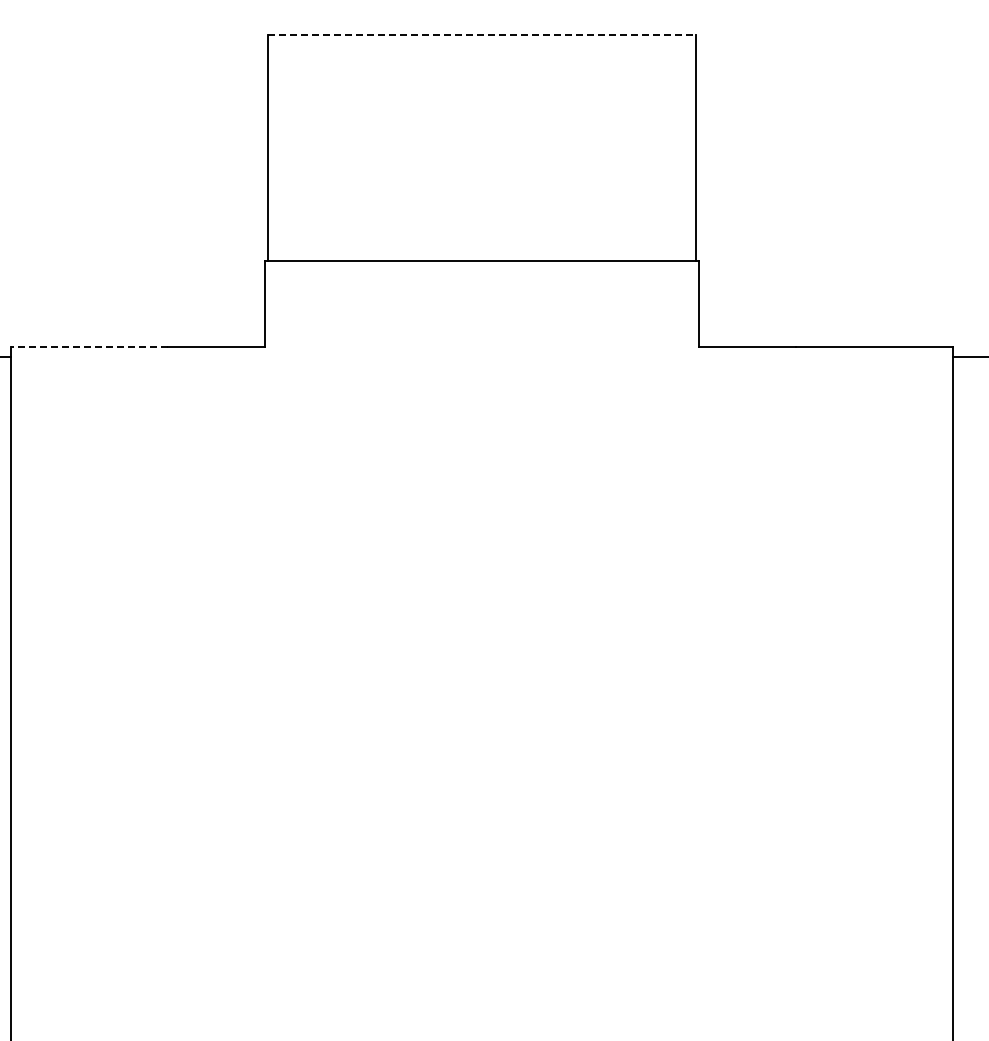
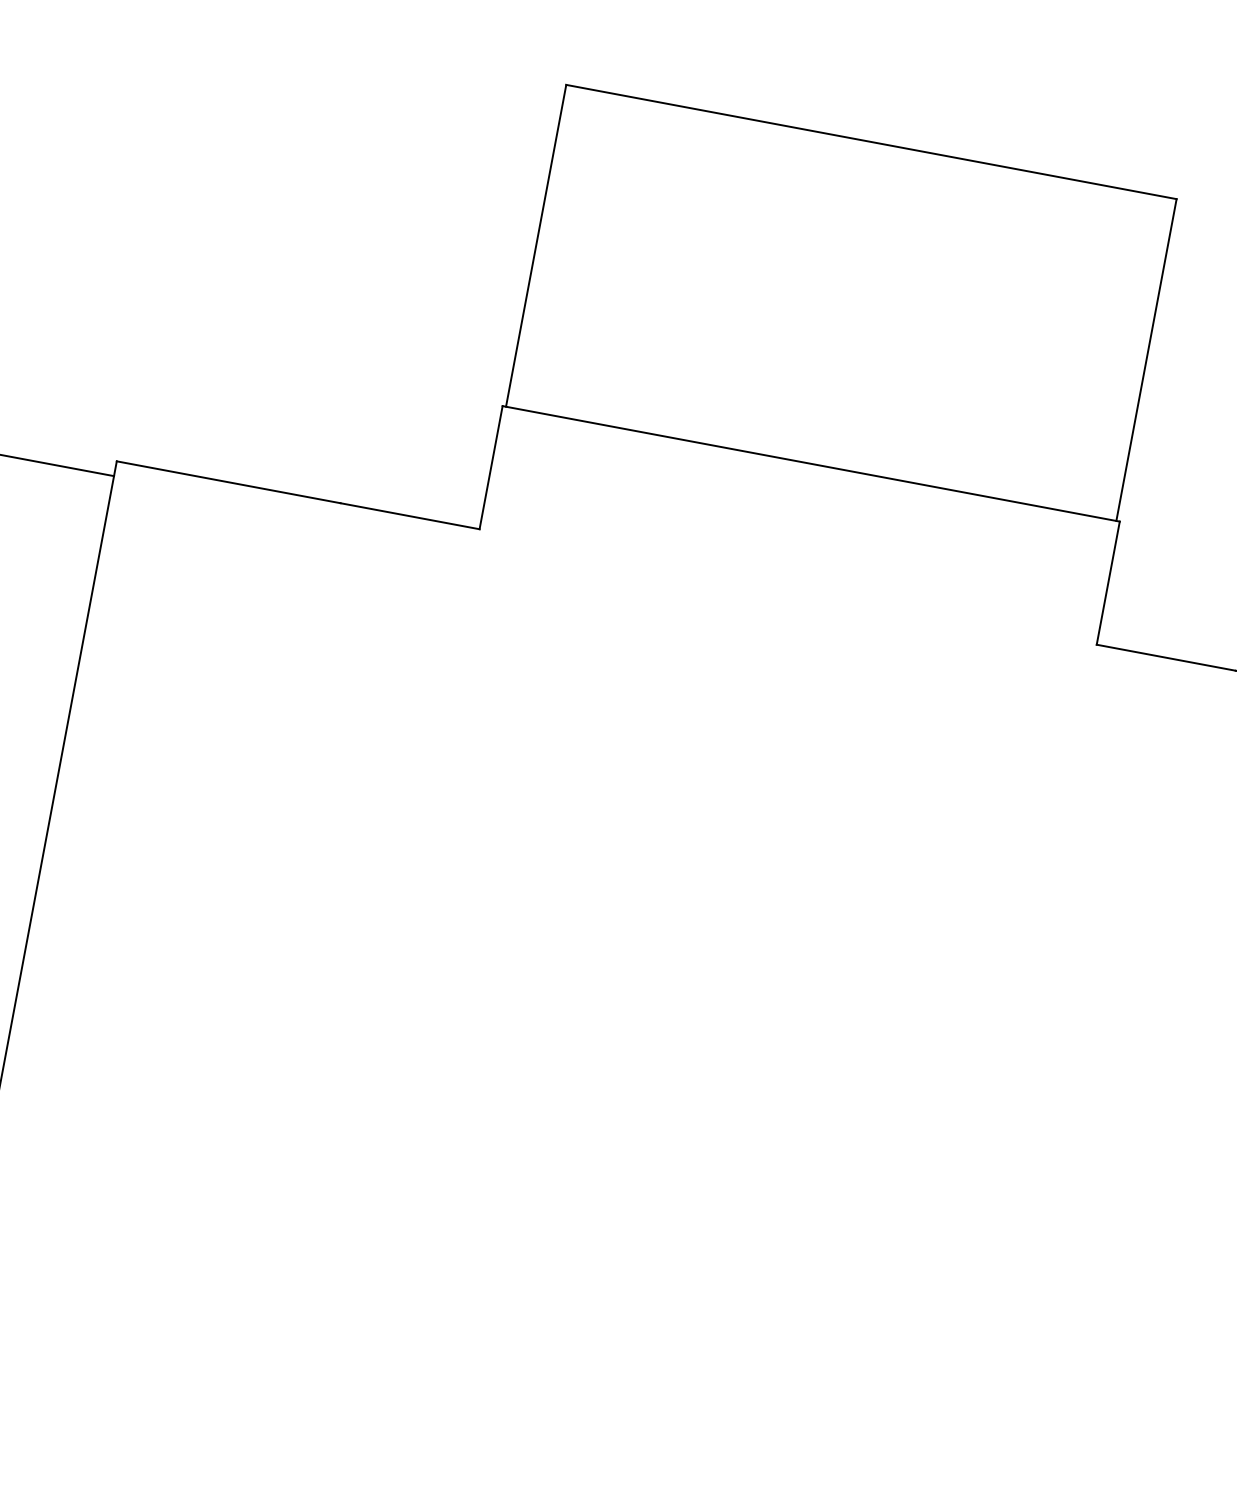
line: (482, 34) -> (872, 141), dashed -> solid
line: (89, 347) -> (228, 482), dashed -> solid

